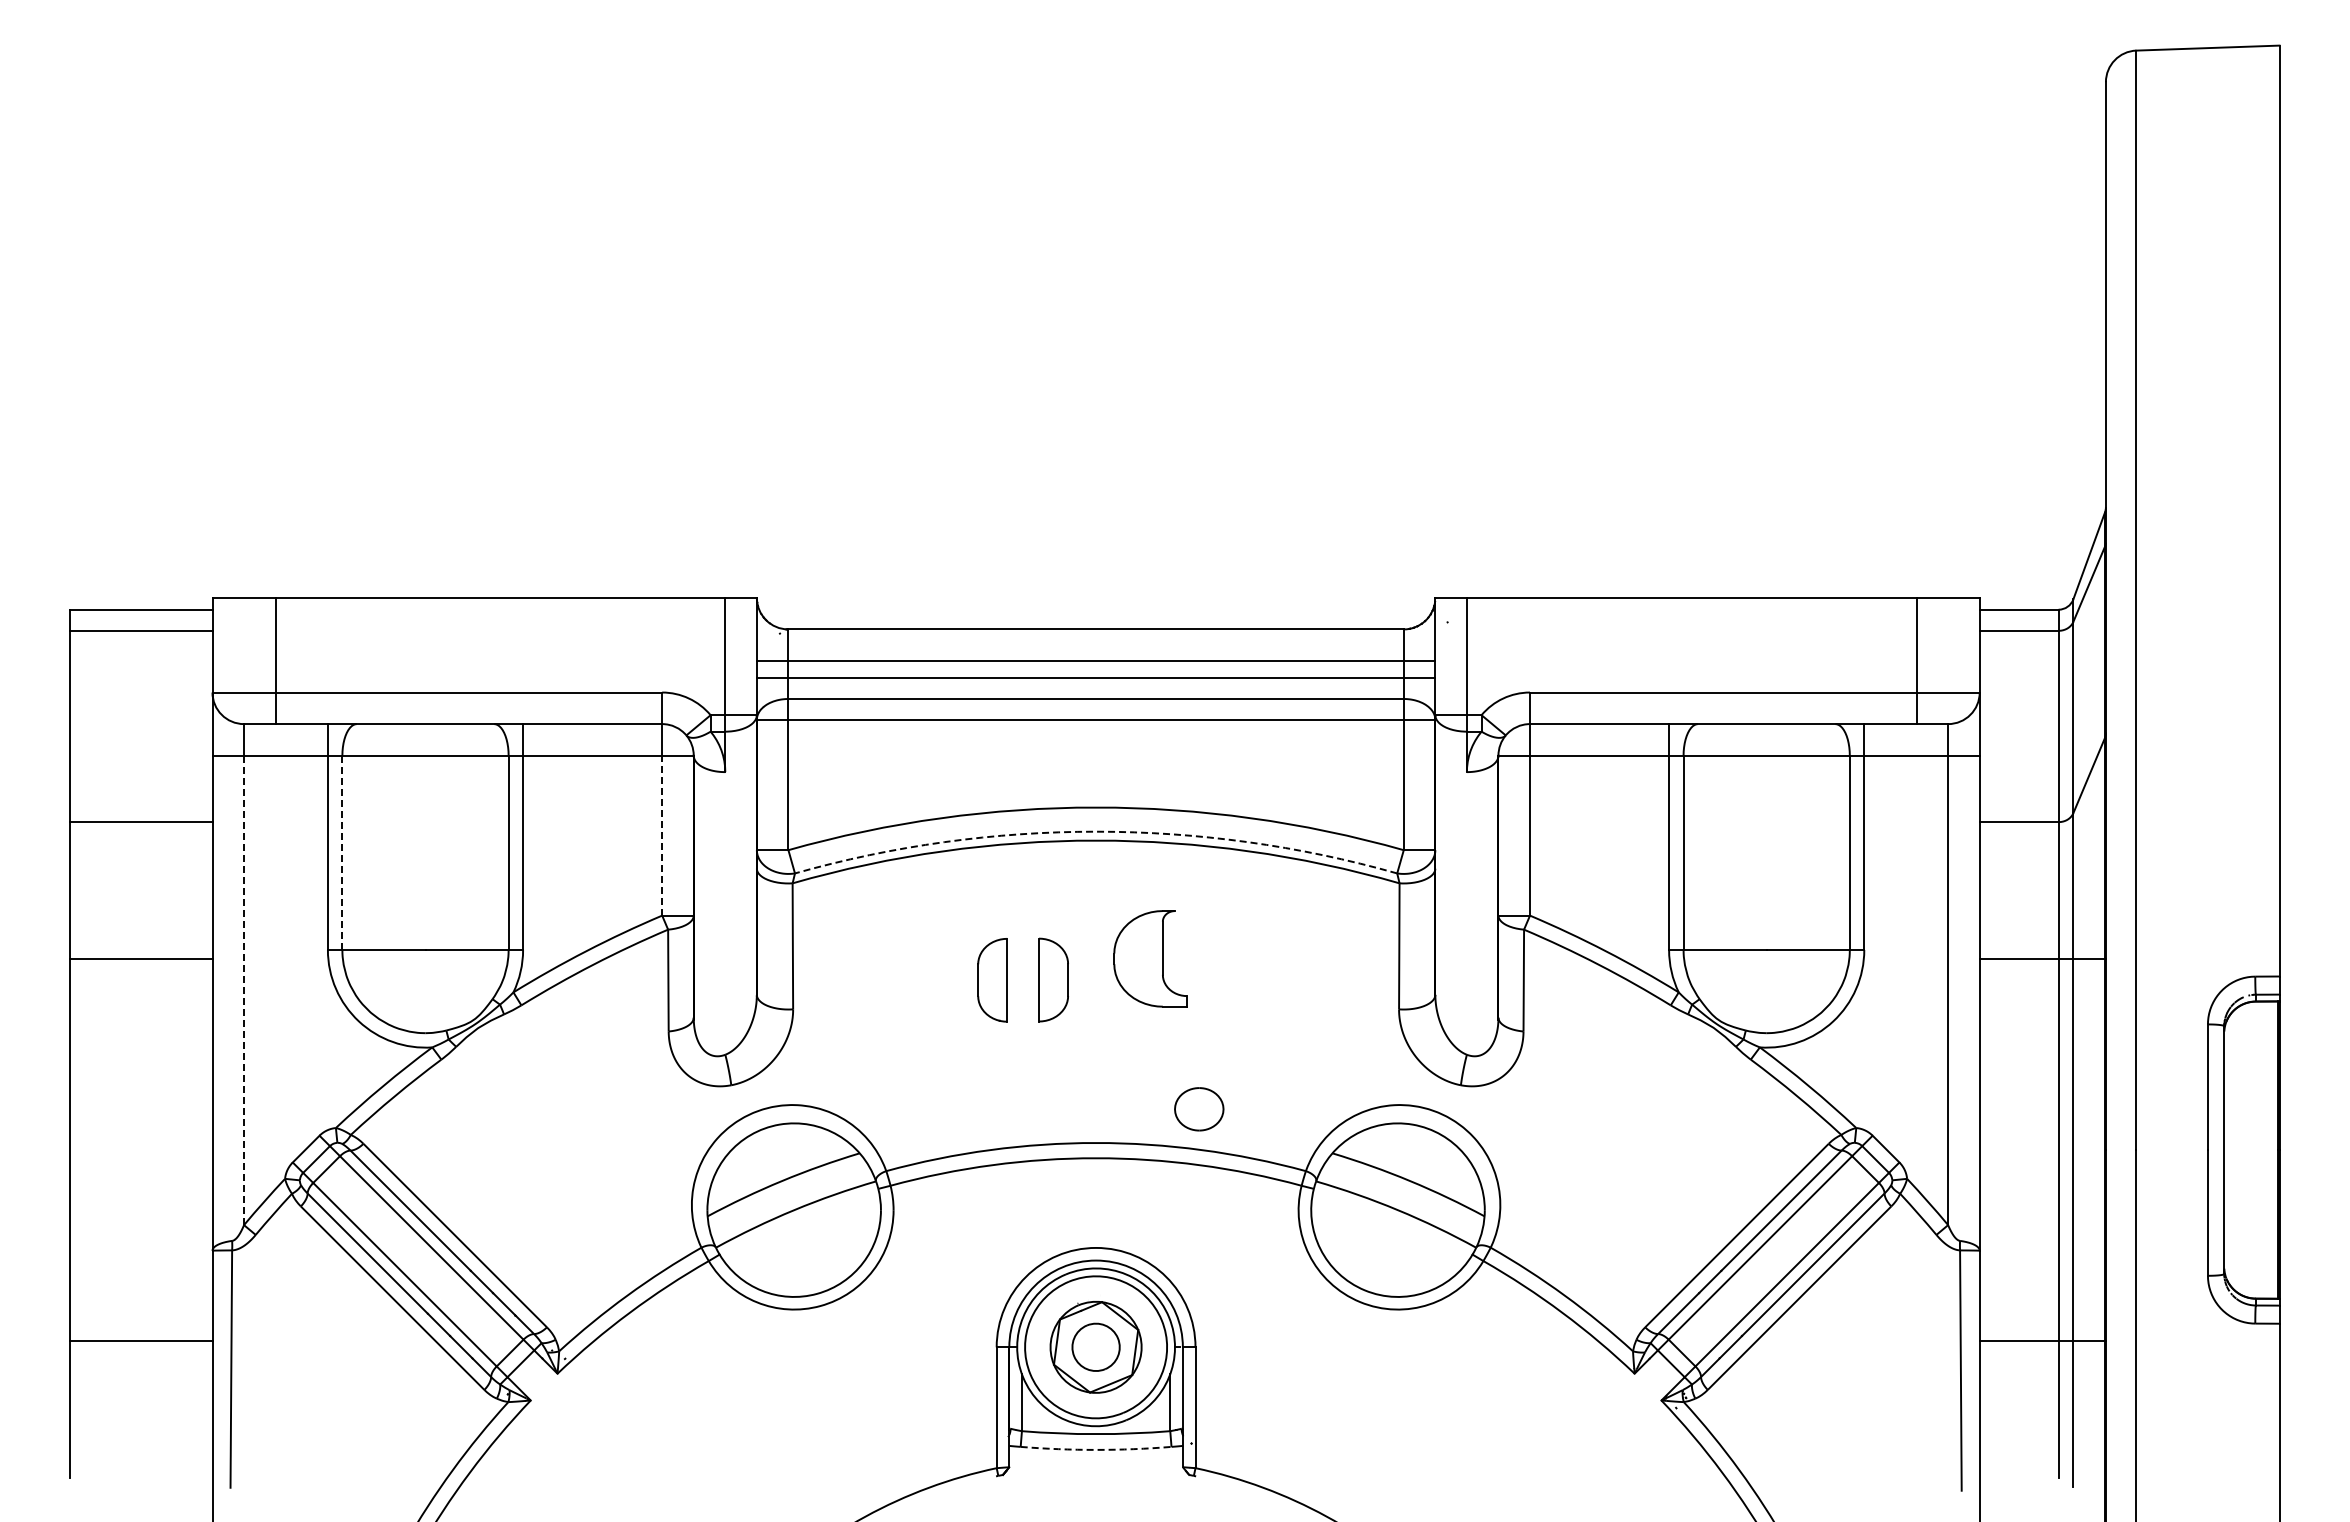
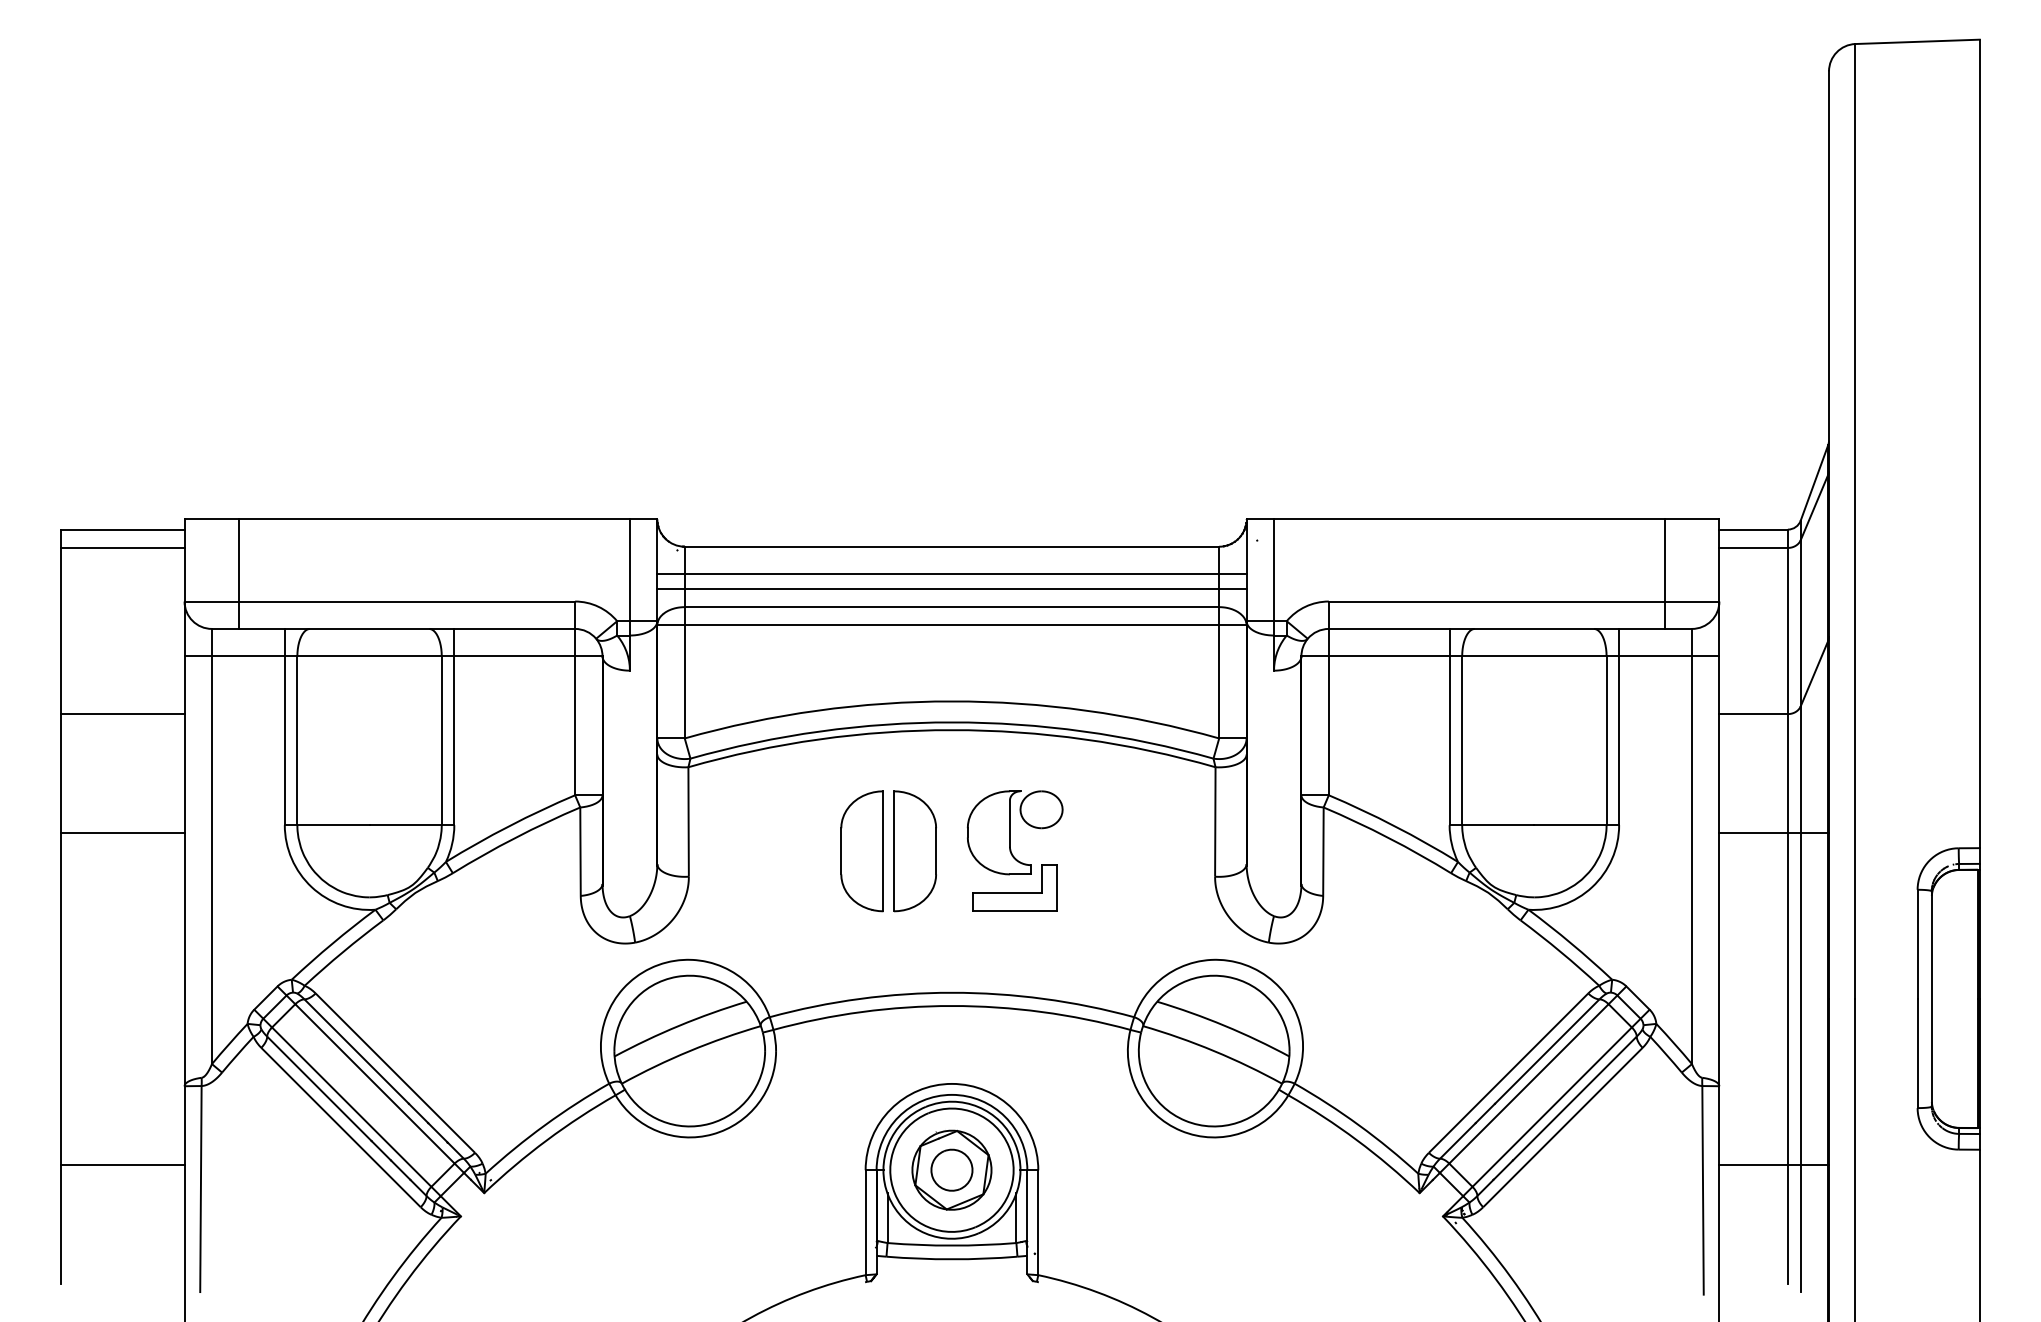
arc: (1096, 831) -> (952, 722), dashed -> solid
line: (662, 835) -> (575, 725), dashed -> solid
line: (342, 853) -> (297, 741), dashed -> solid
part: (1053, 979) -> (914, 850), size x1.67
part: (992, 980) -> (861, 851), size x1.67
line: (244, 990) -> (212, 860), dashed -> solid
part: (1168, 1022) -> (1014, 888), added
part: (1199, 1109) -> (1041, 809), moved
arc: (1096, 1449) -> (952, 1258), dashed -> solid

